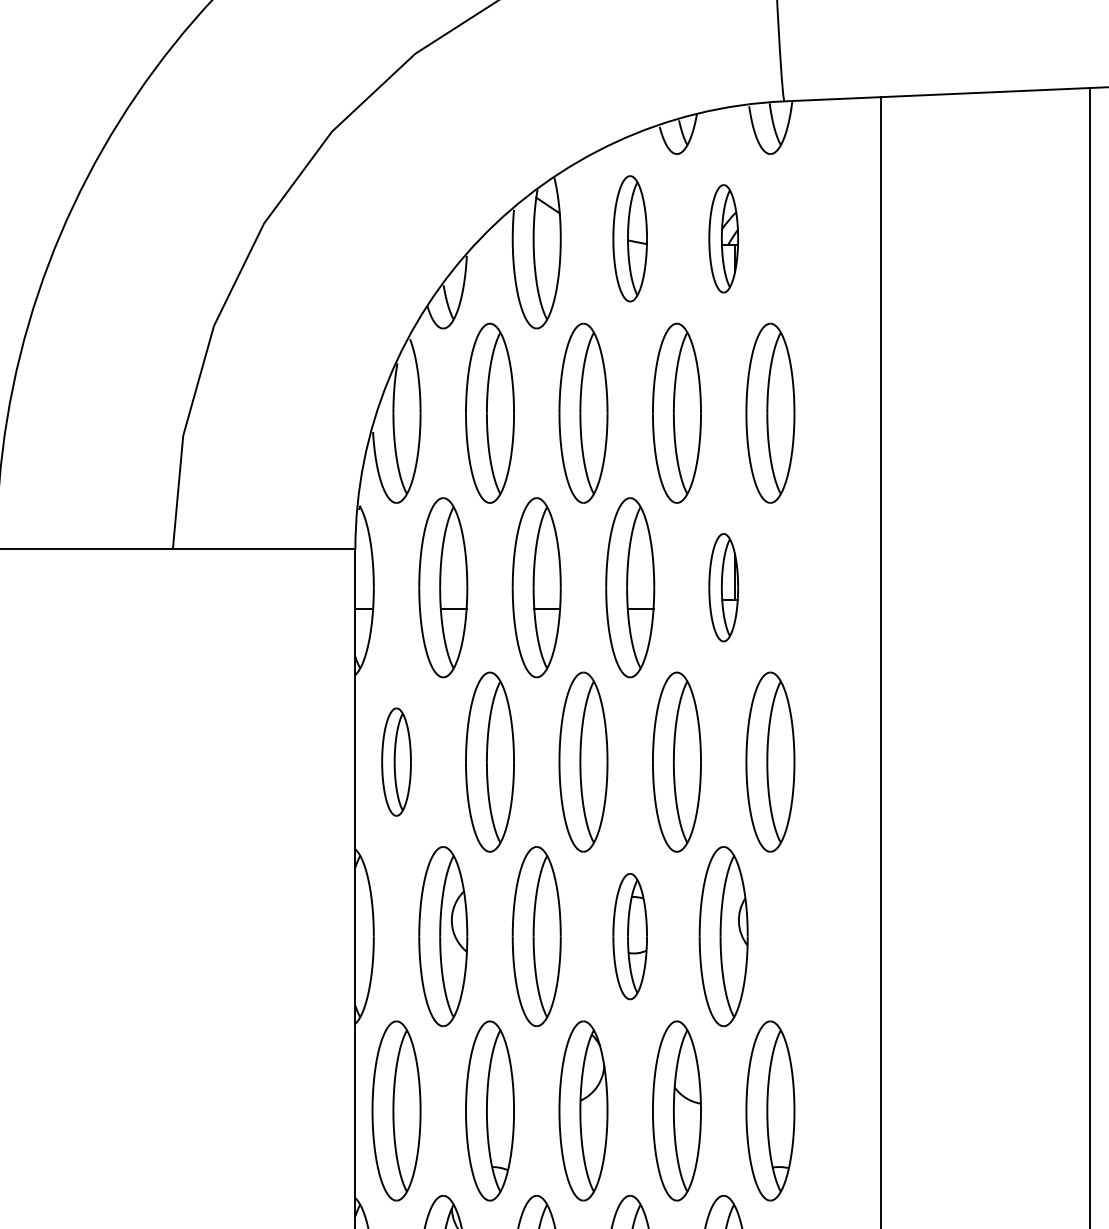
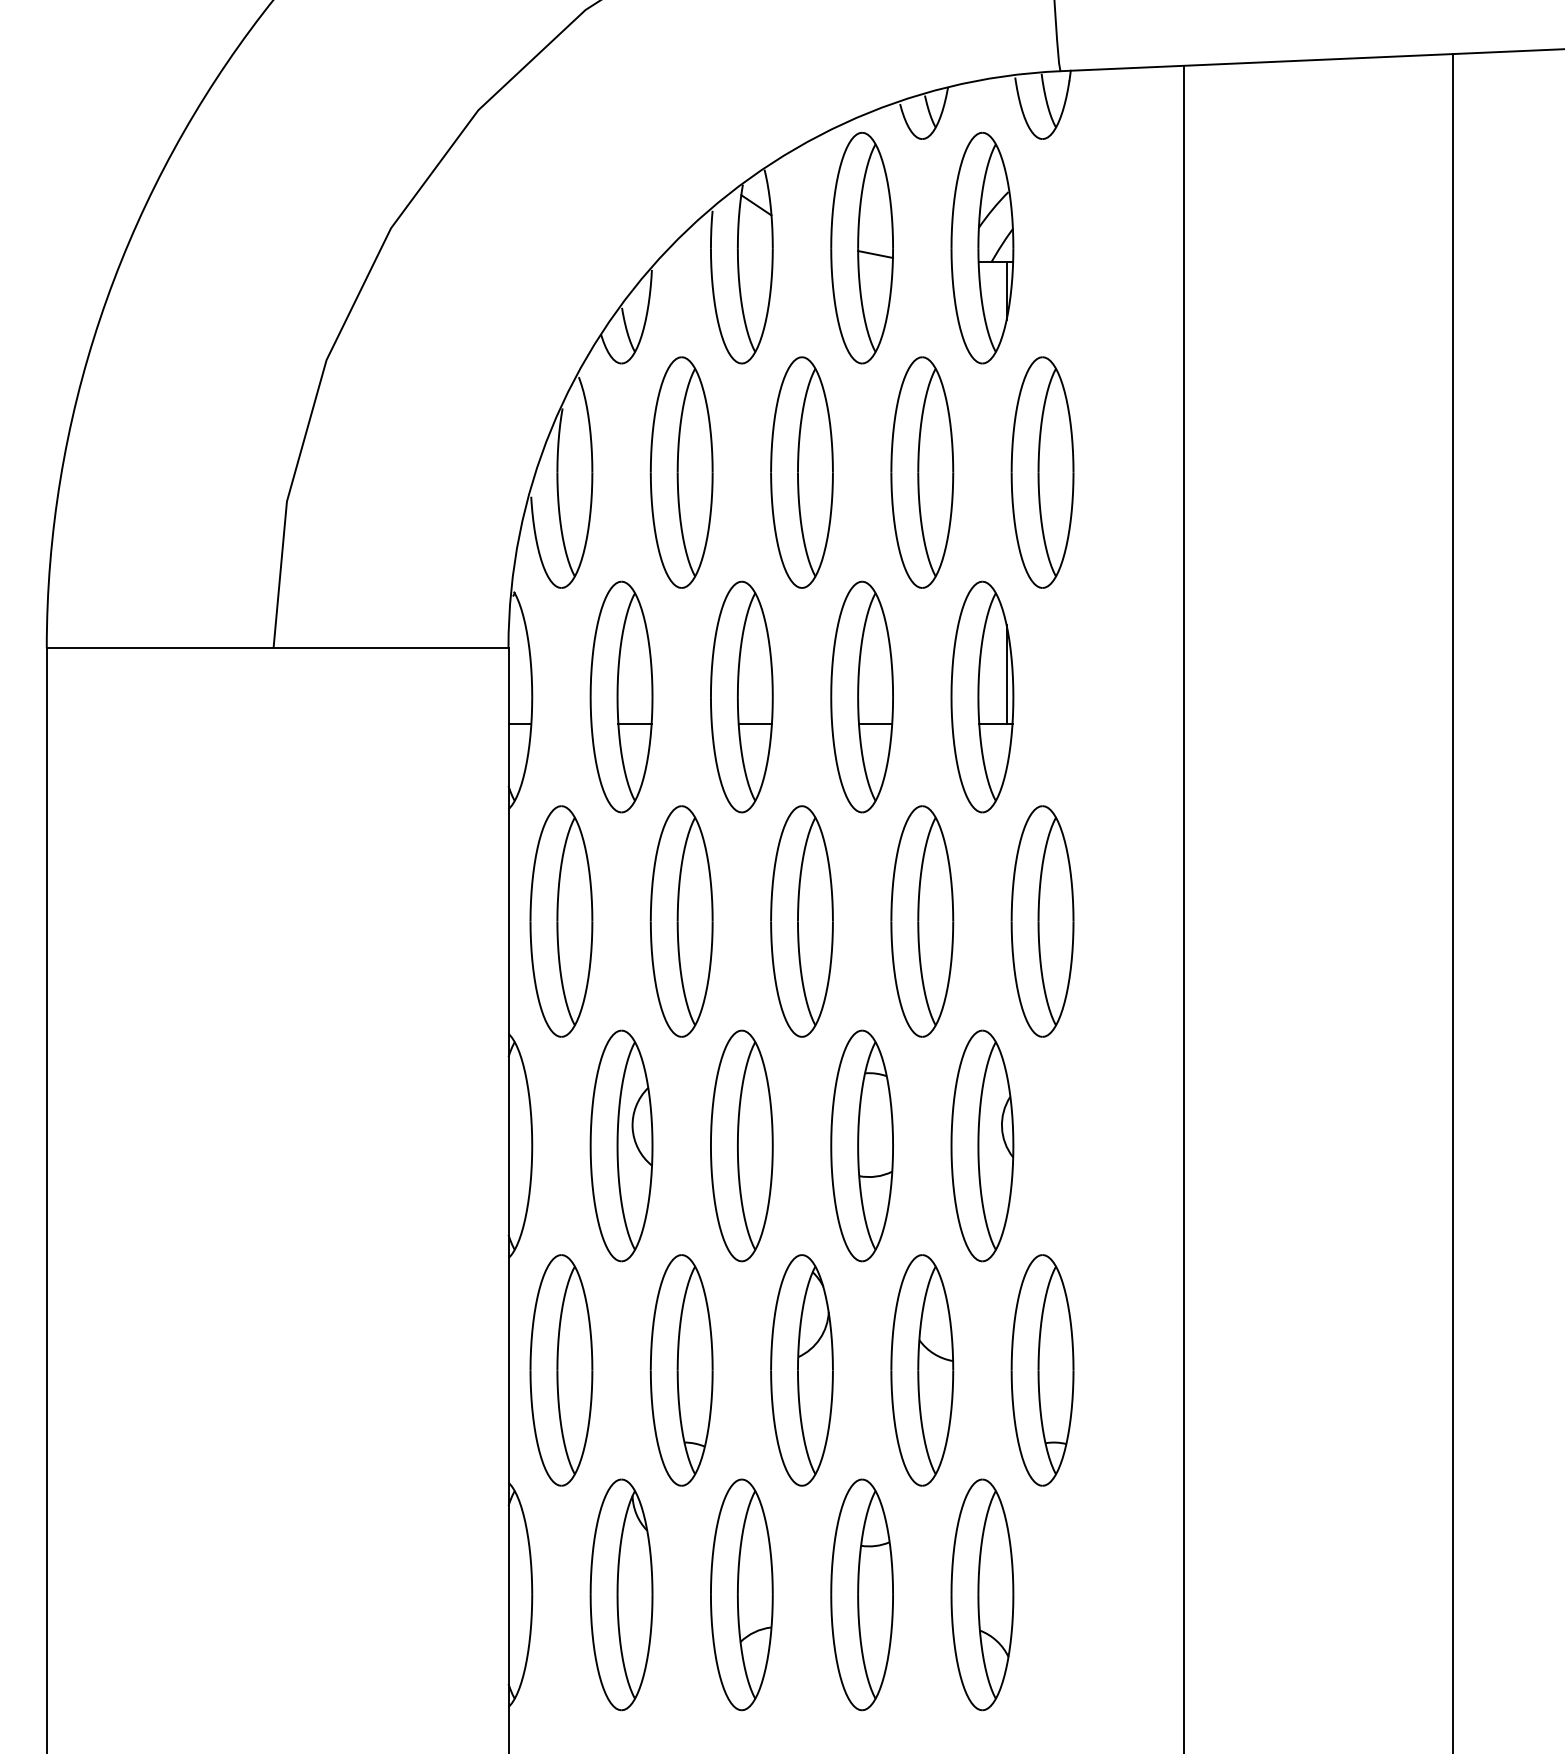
part: (629, 238) -> (861, 247), size x1.43
part: (723, 238) -> (982, 247), size x1.67
part: (723, 587) -> (982, 696), size x1.67
part: (396, 762) -> (561, 921), size x1.67
part: (629, 936) -> (861, 1145), size x1.43

